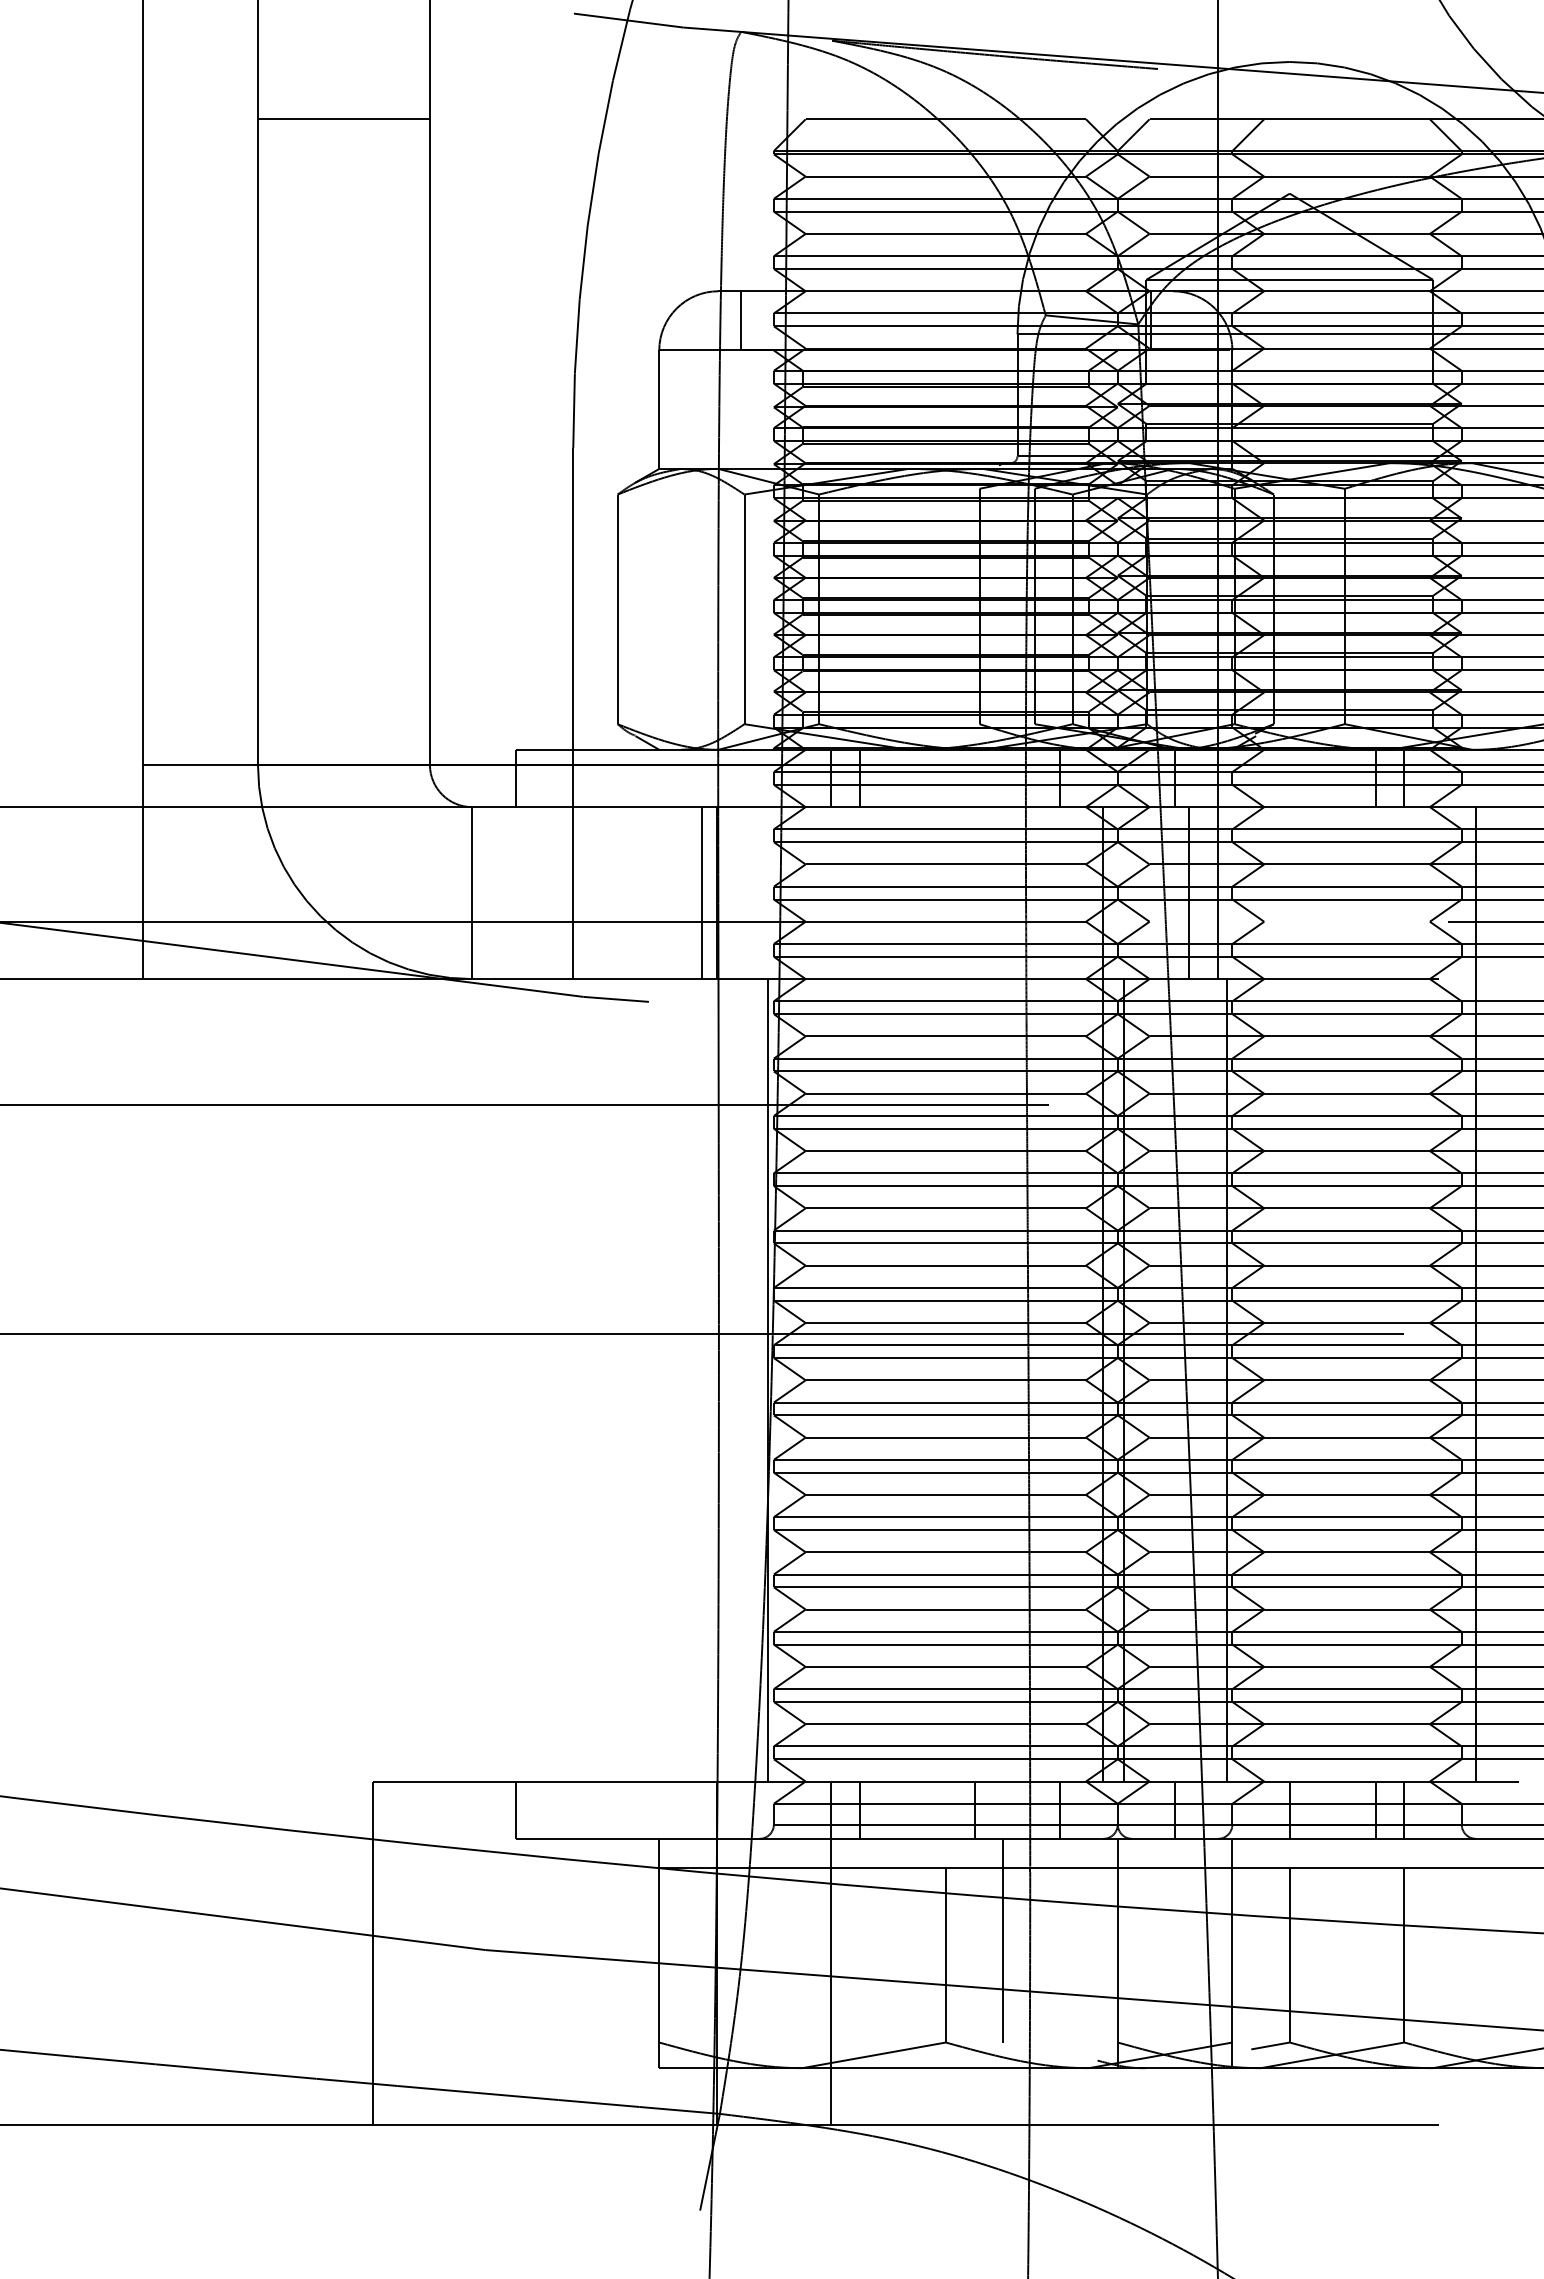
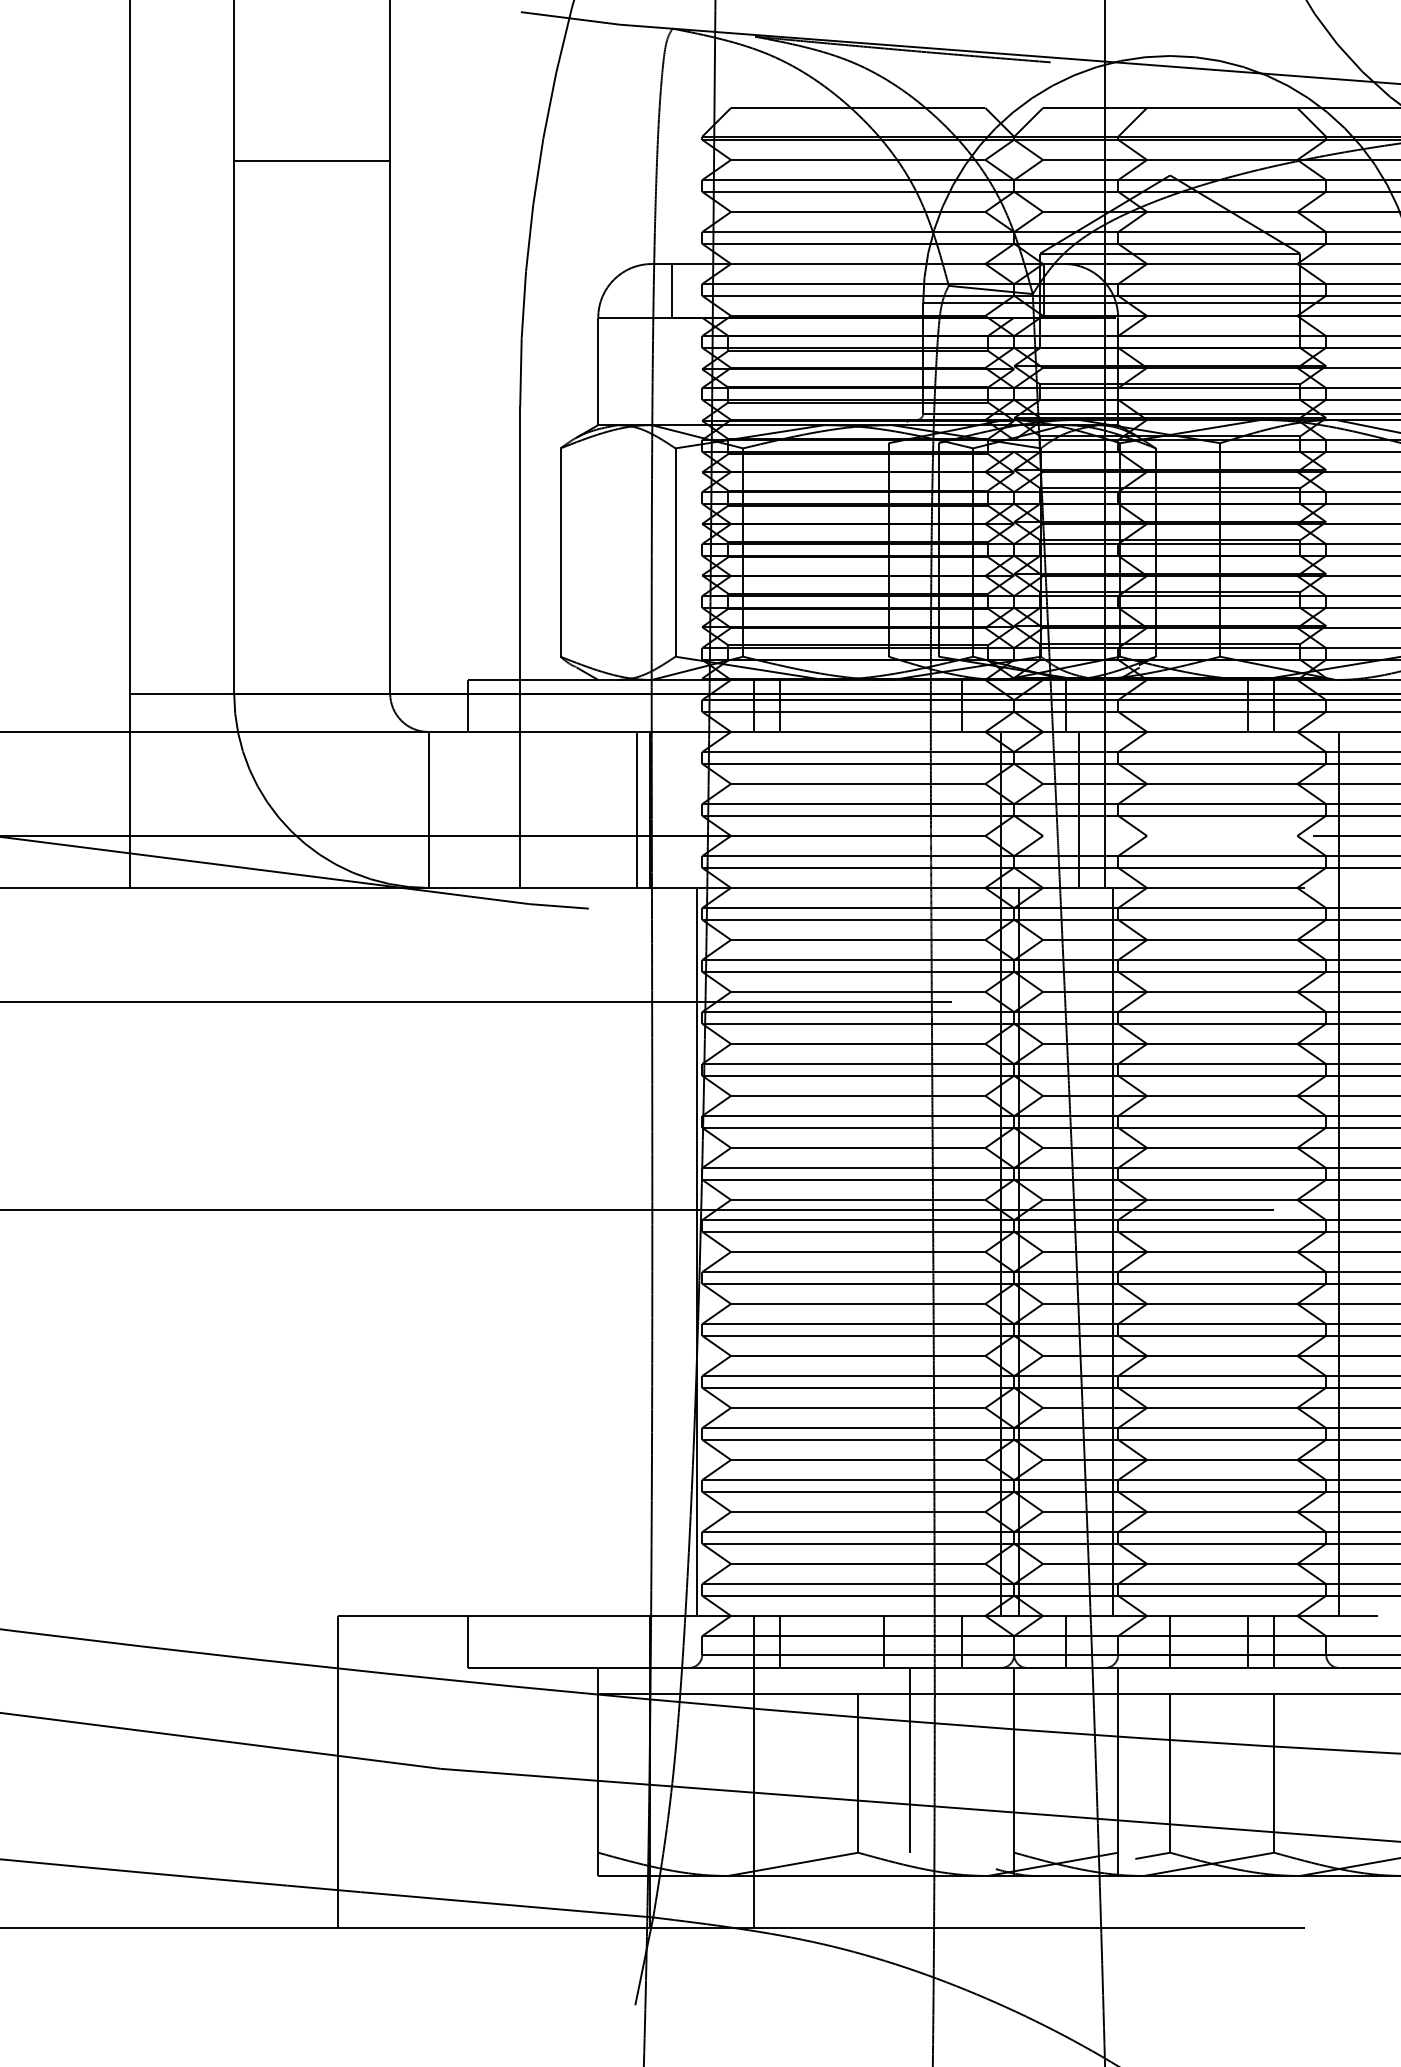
line: (343, 119) -> (311, 161), moved

